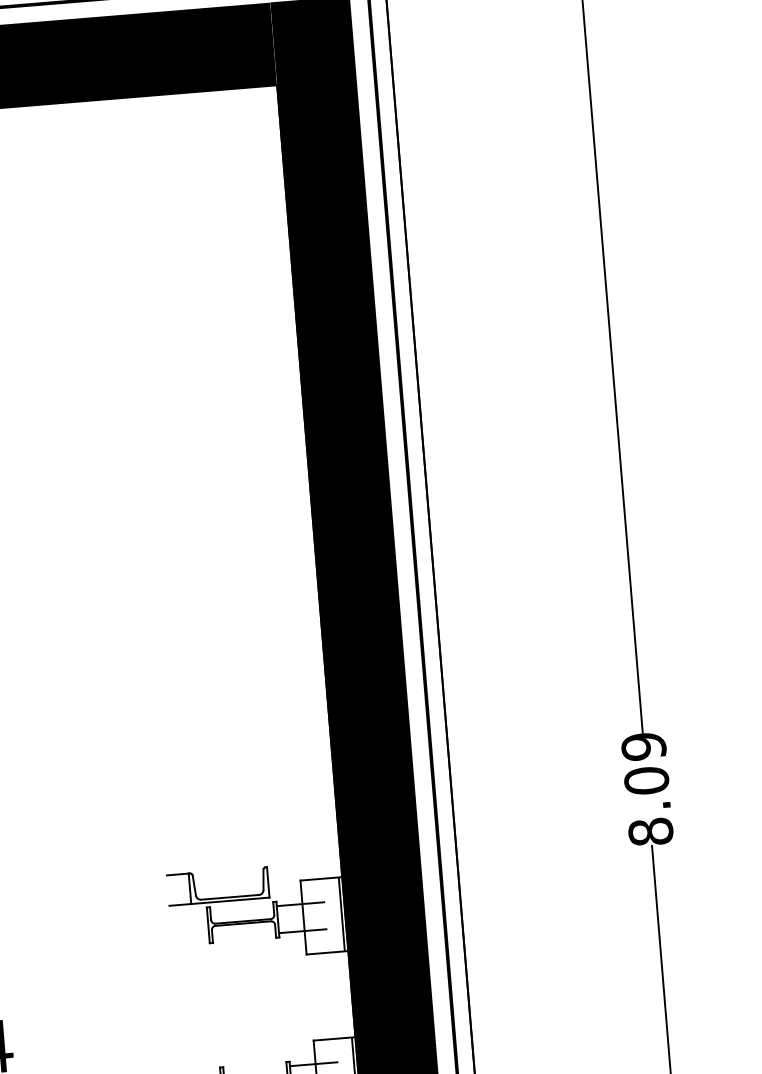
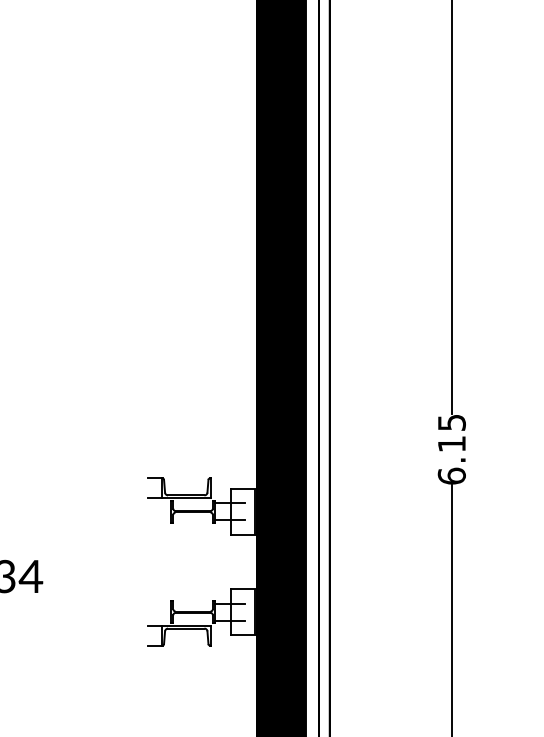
text: (646, 789) -> (451, 449), 8.09 -> 6.15

